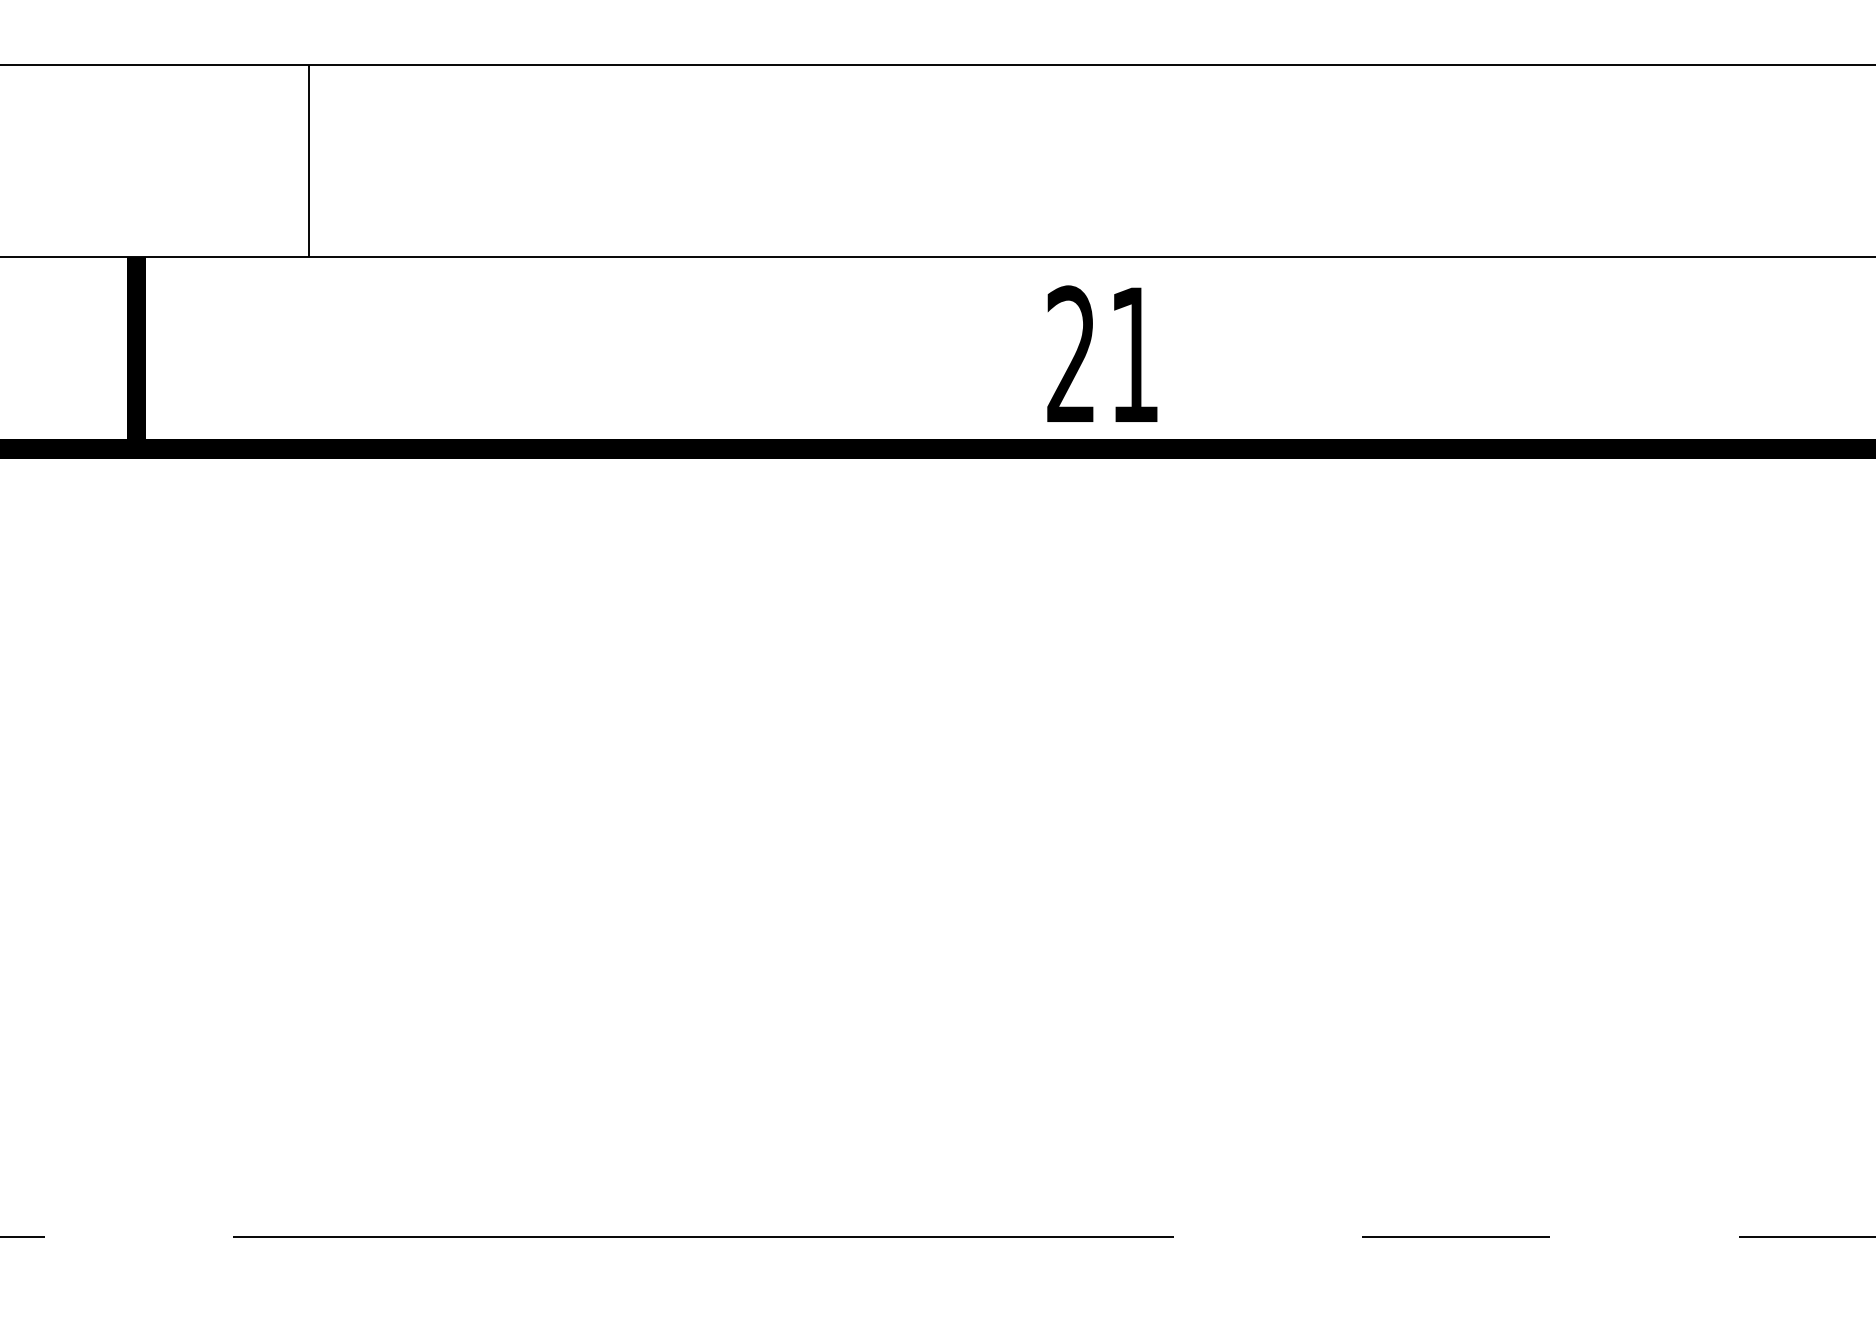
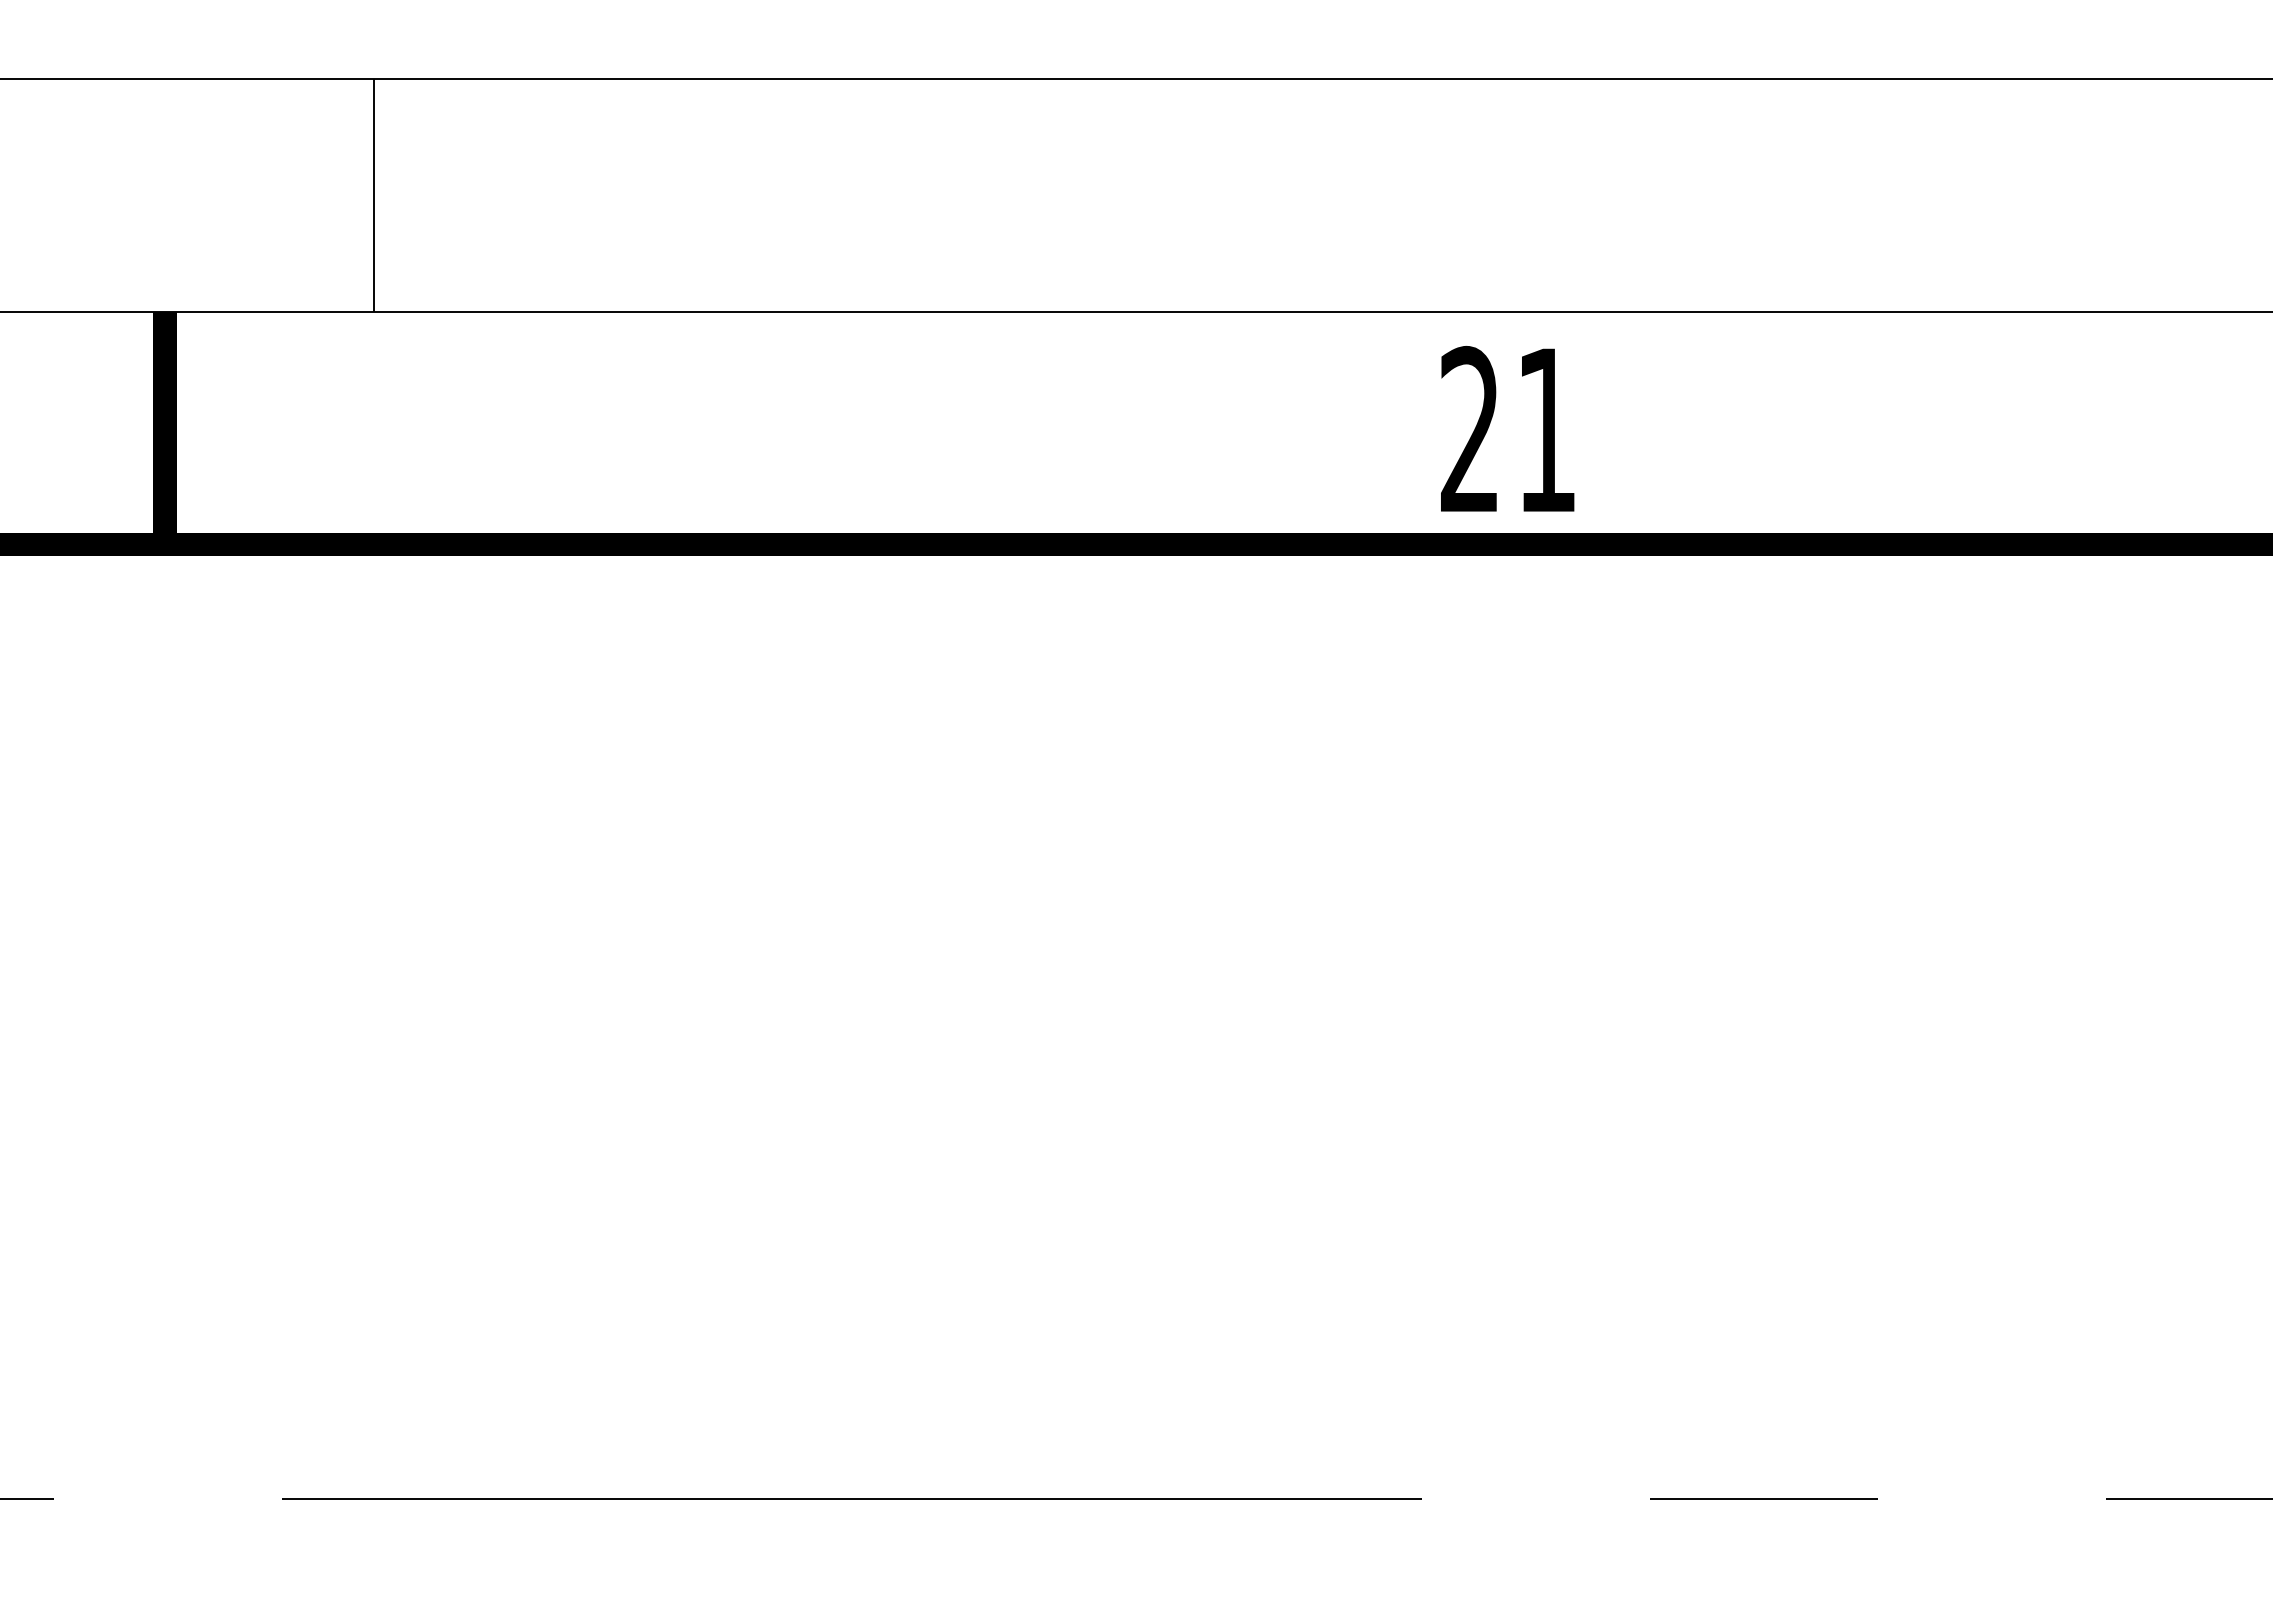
text: (1102, 353) -> (1507, 428), moved

